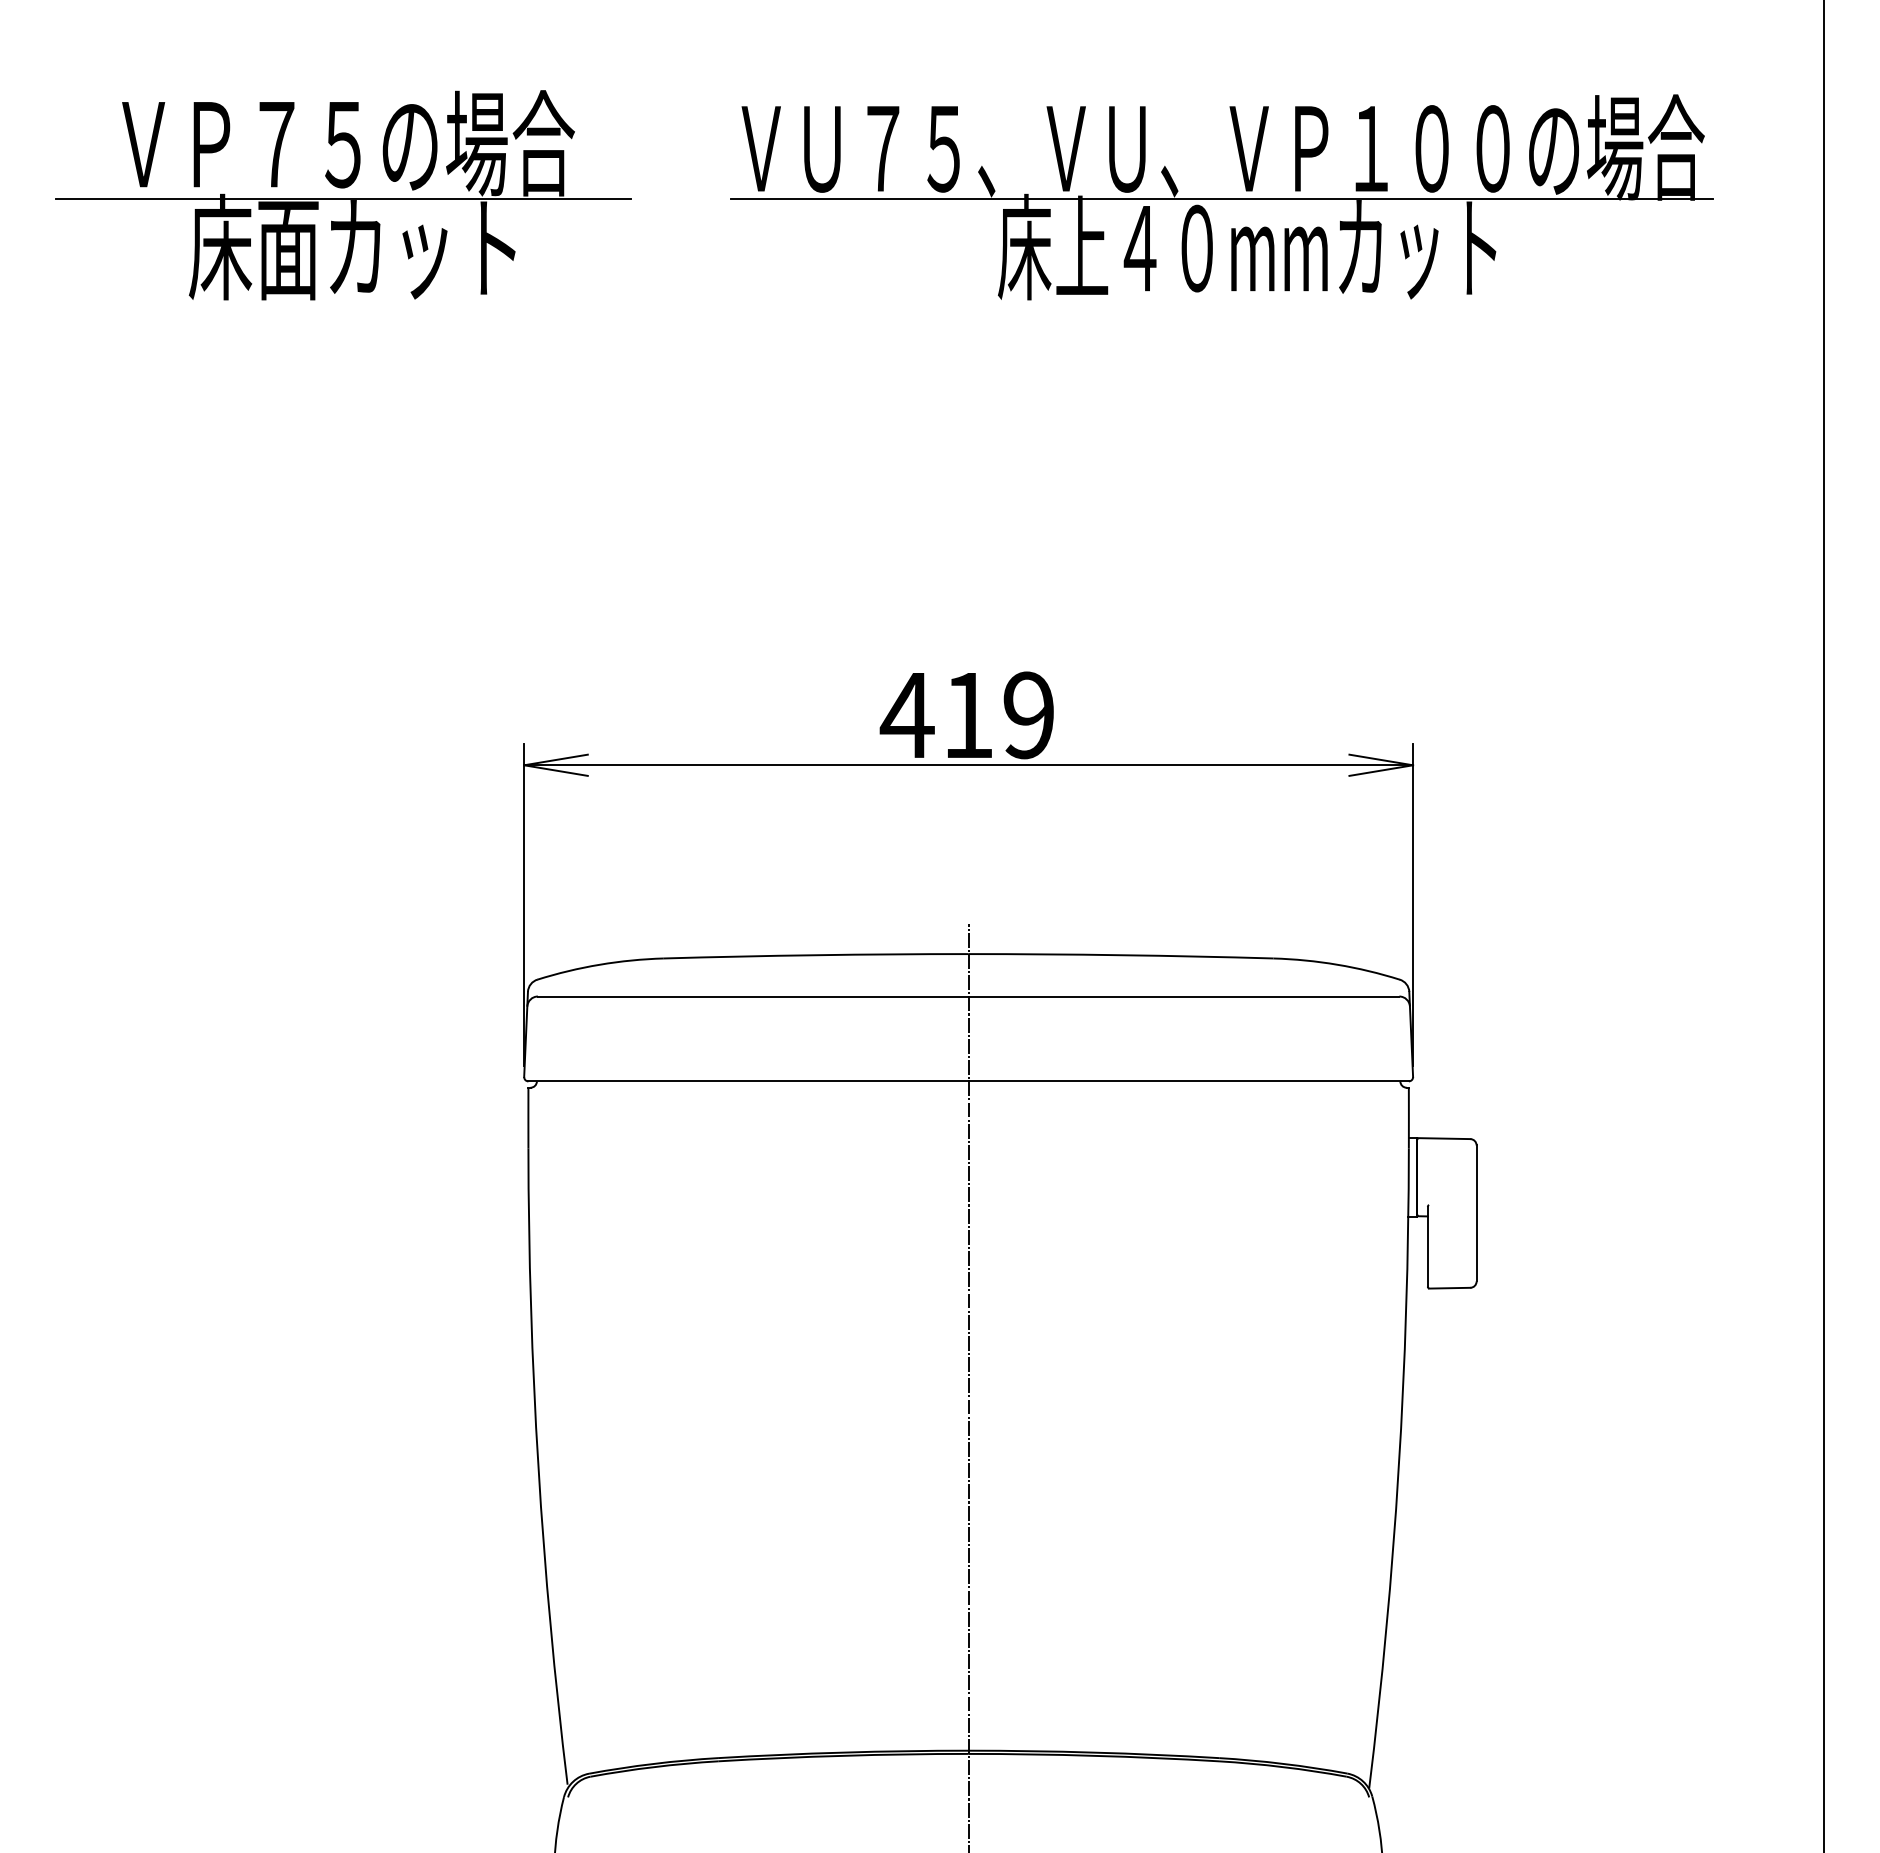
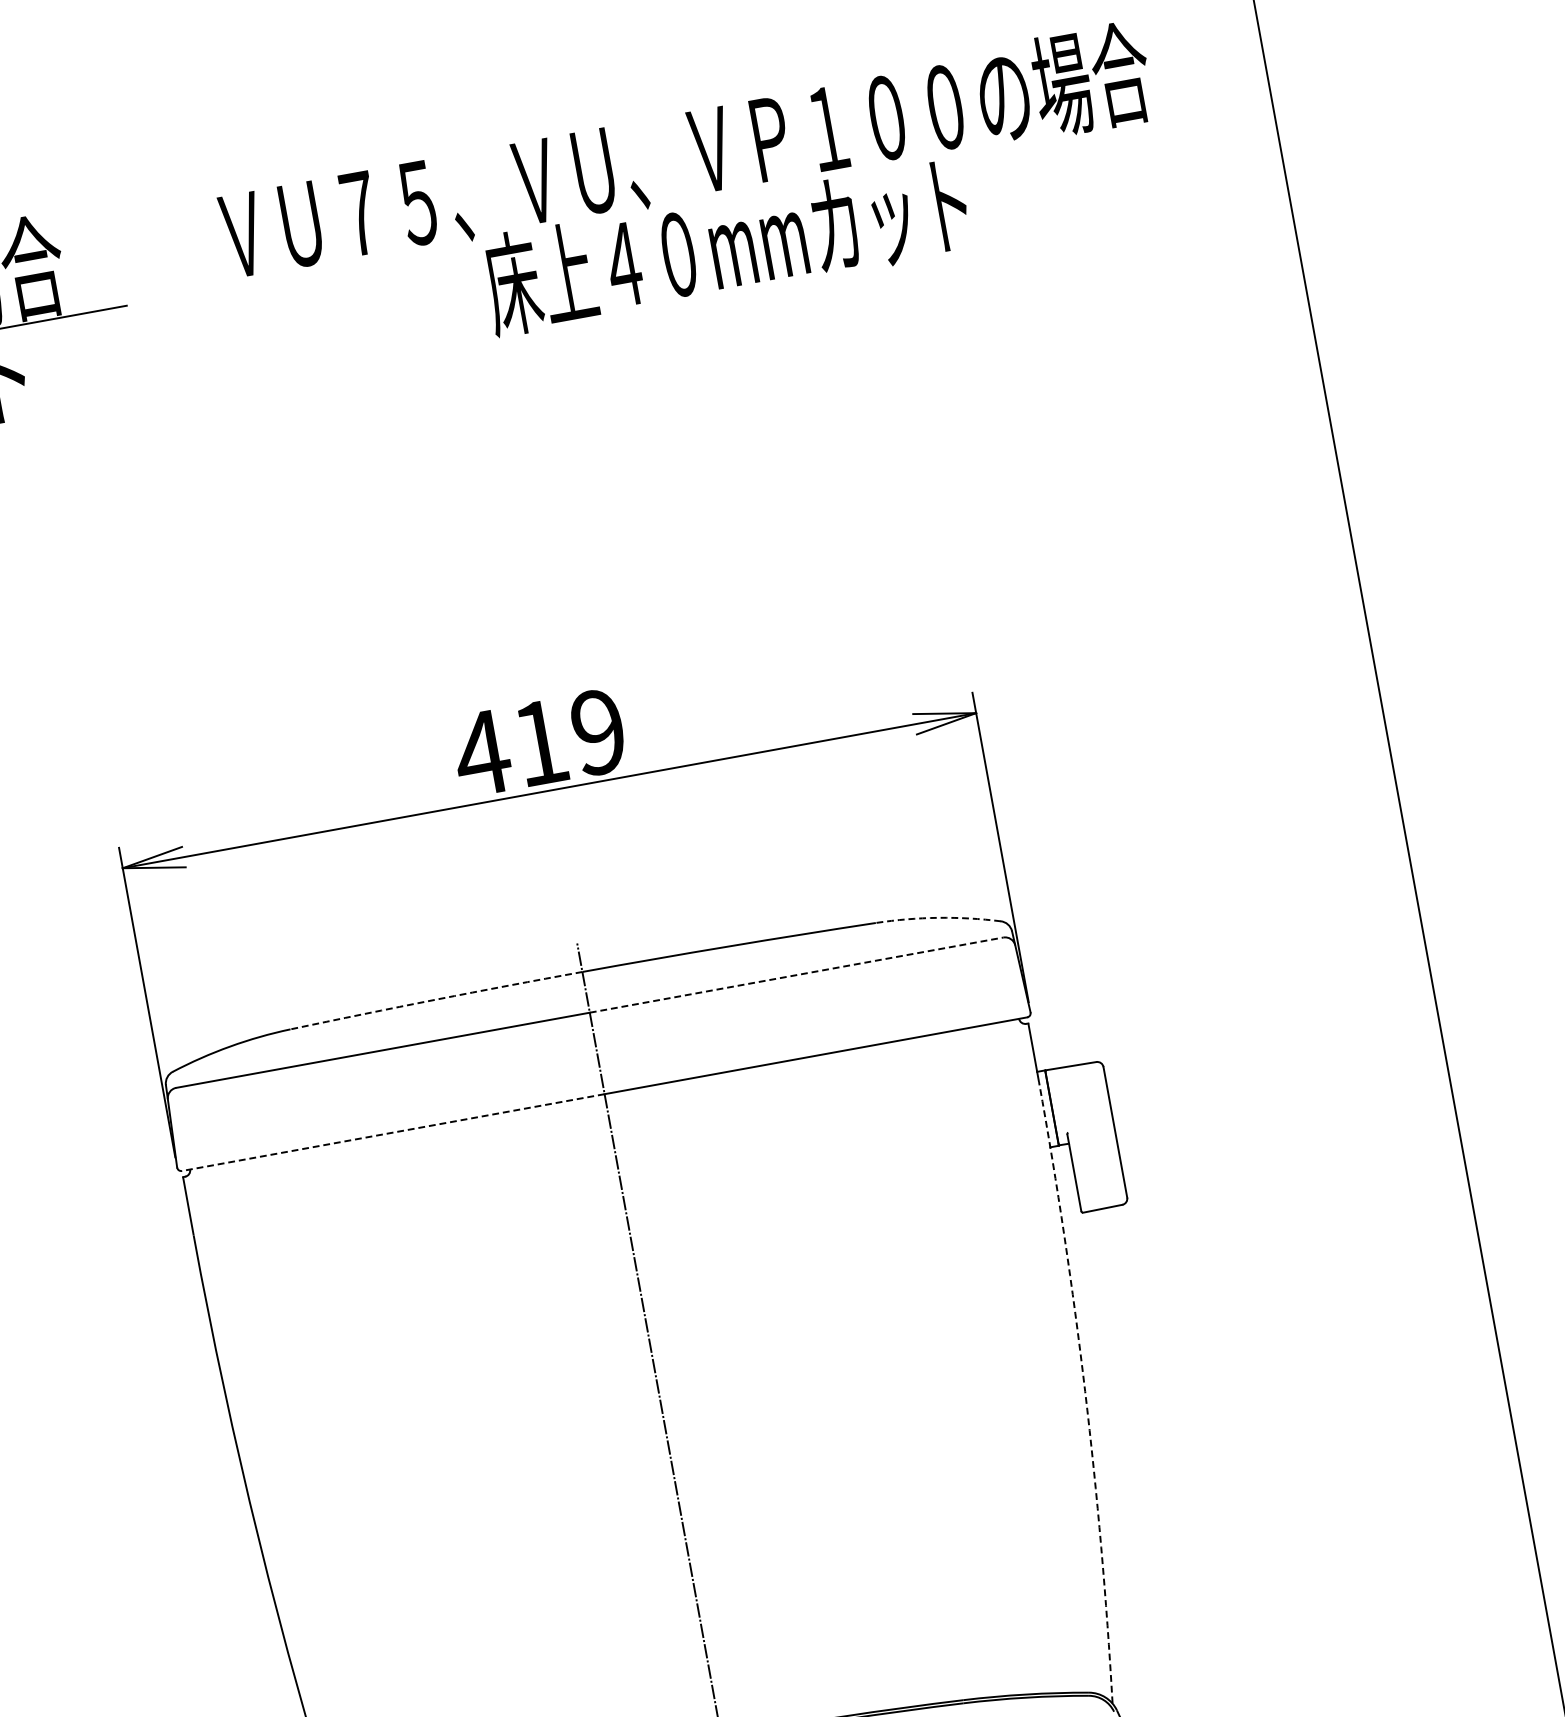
line: (1222, 198) -> (694, 202), removed
arc: (816, 955) -> (436, 999), solid -> dashed
arc: (1337, 964) -> (938, 917), solid -> dashed
line: (1184, 996) -> (797, 975), solid -> dashed
line: (748, 1081) -> (393, 1132), solid -> dashed
arc: (1398, 1469) -> (1085, 1391), solid -> dashed

